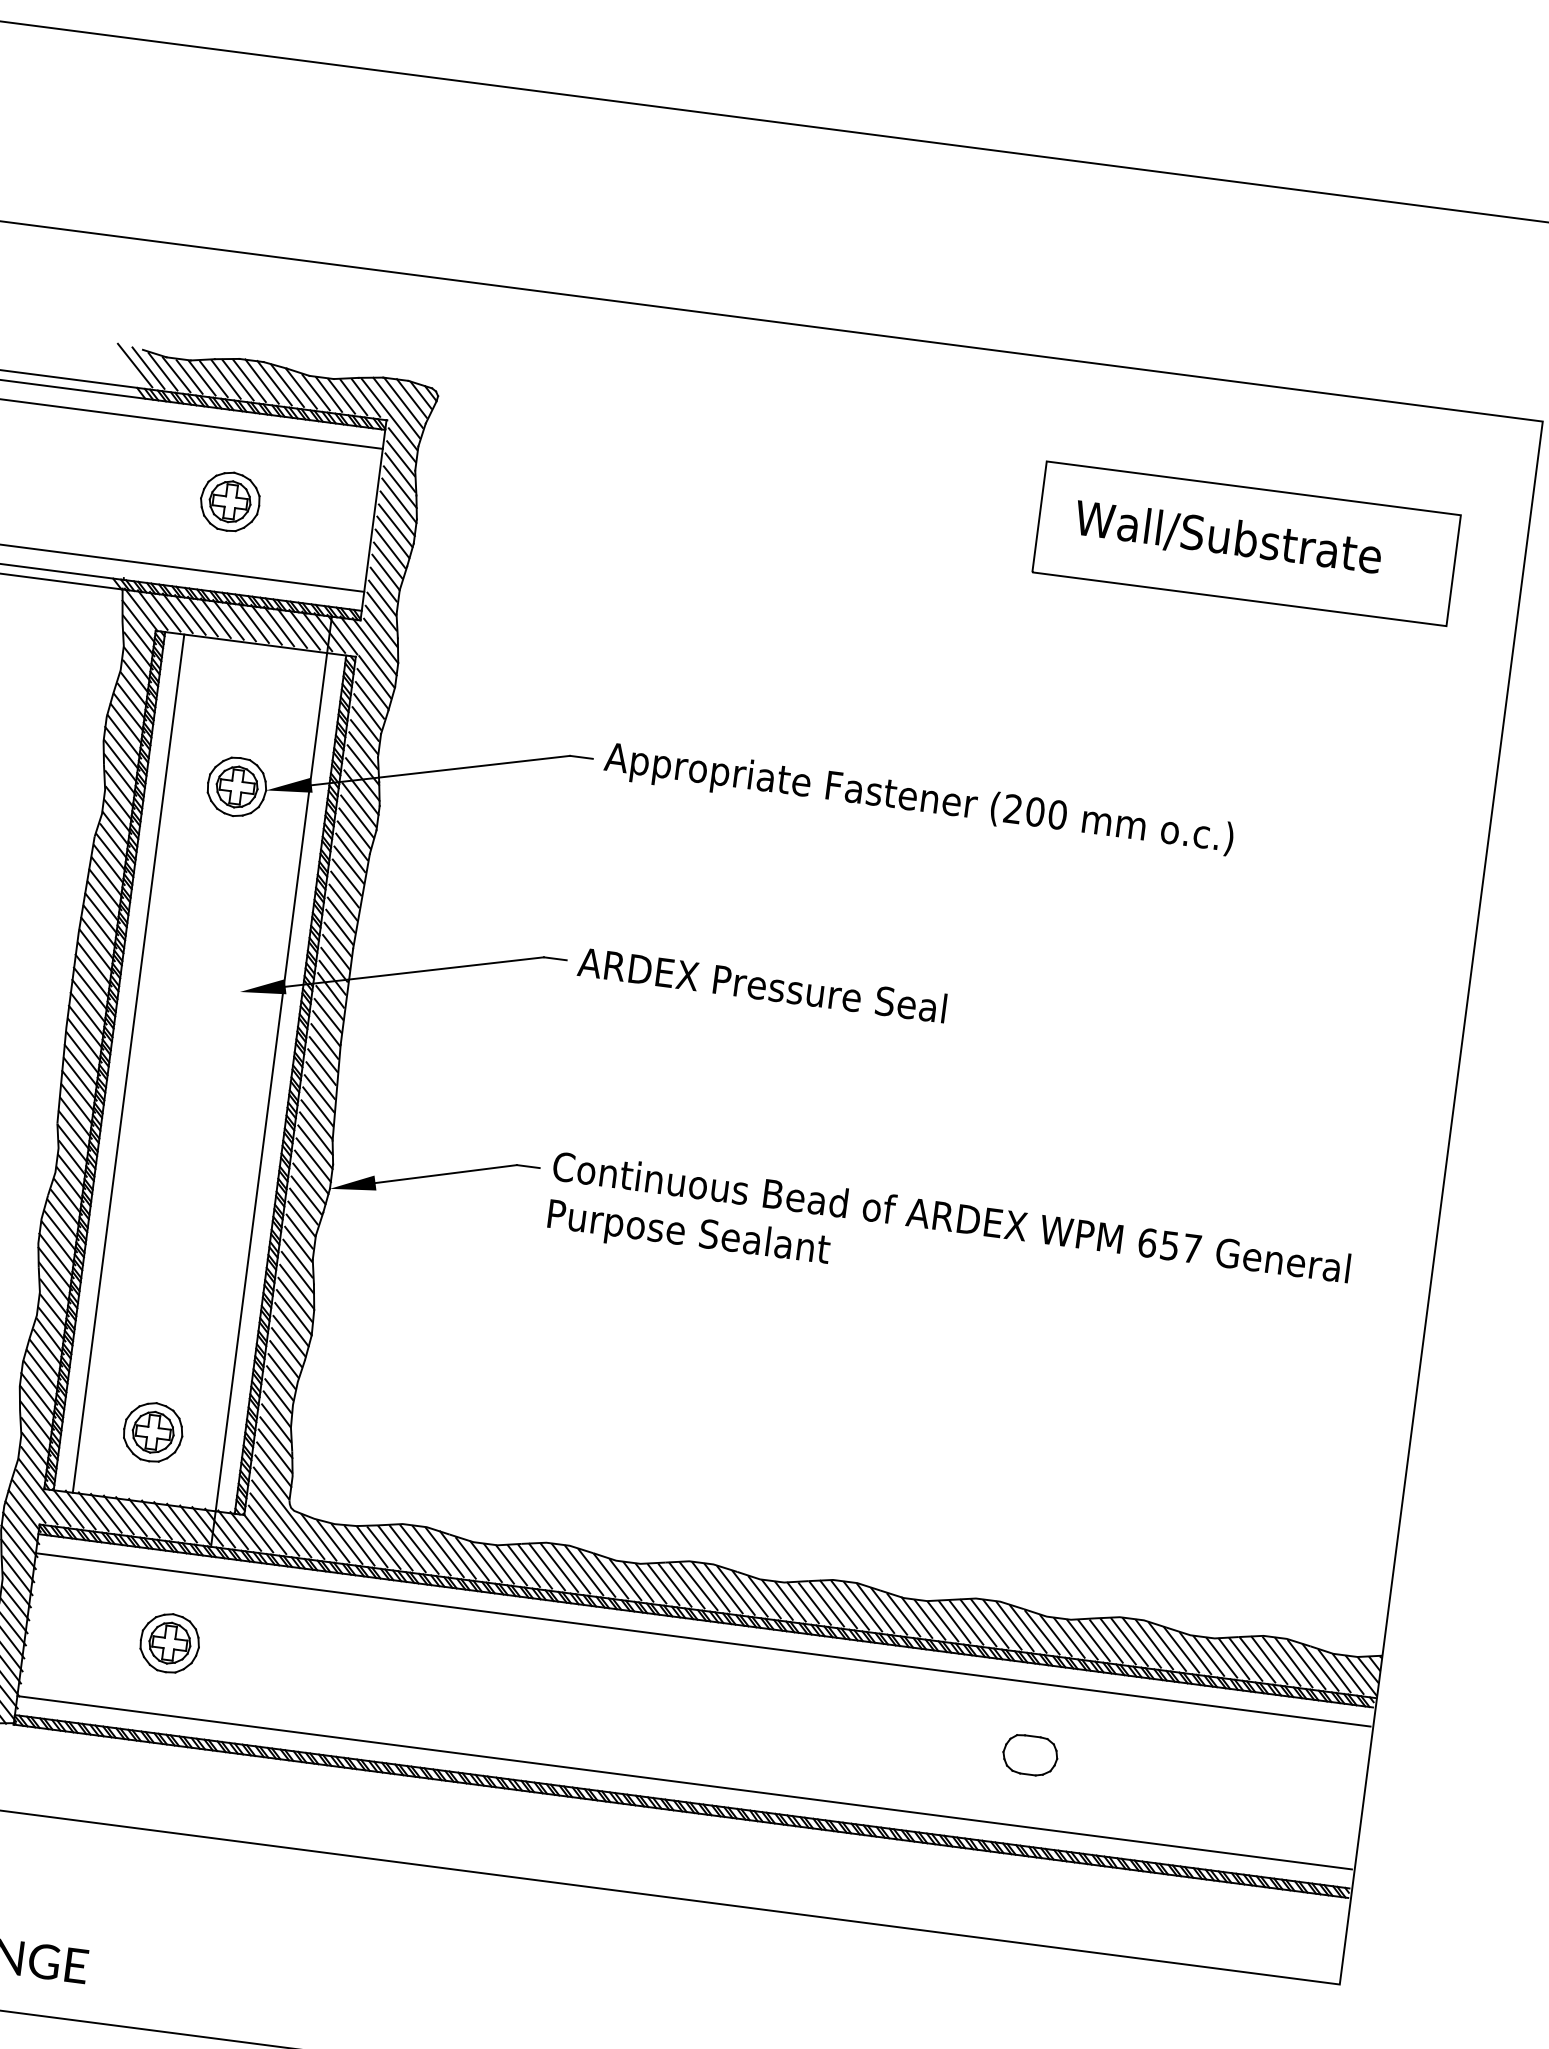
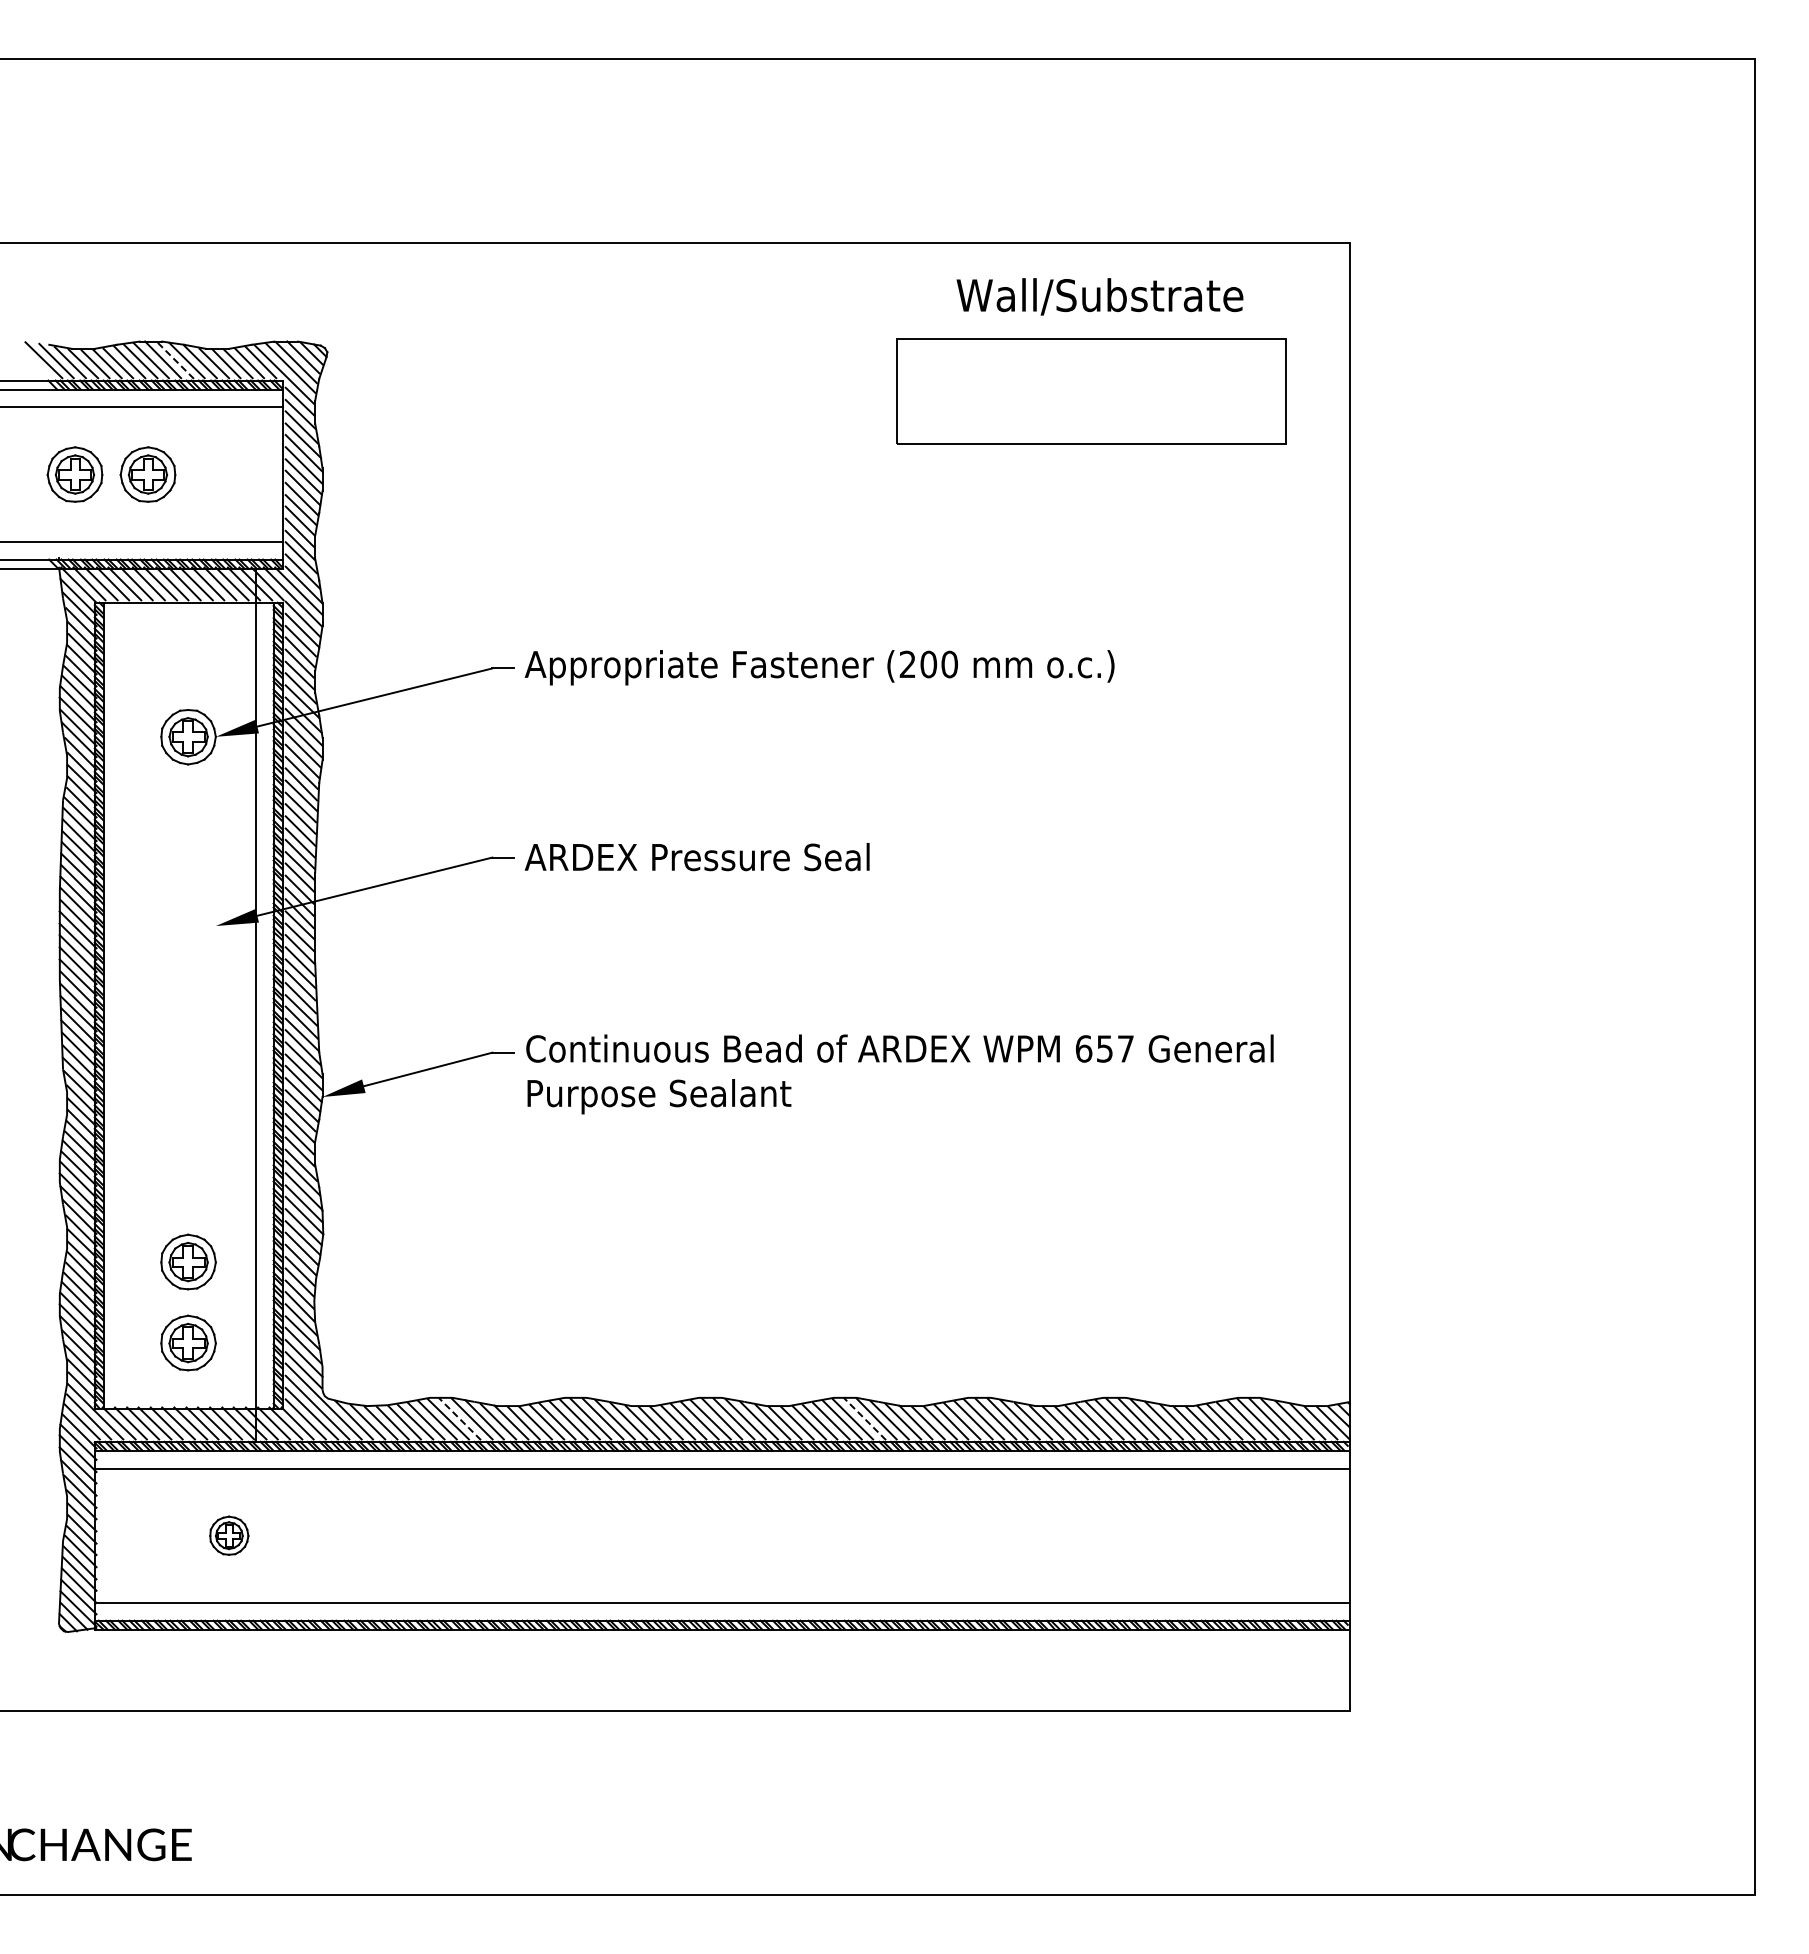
line: (274, 382) -> (174, 359), solid -> dashed
part: (151, 491) -> (74, 474), added
text: (1227, 538) -> (1099, 296), moved
line: (128, 1063) -> (121, 1005), removed
part: (164, 1345) -> (188, 1261), added
line: (431, 1550) -> (459, 1418), solid -> dashed
line: (862, 1606) -> (864, 1418), solid -> dashed
part: (170, 1642) -> (229, 1535), size x0.7
part: (1030, 1754) -> (1037, 1535), removed

